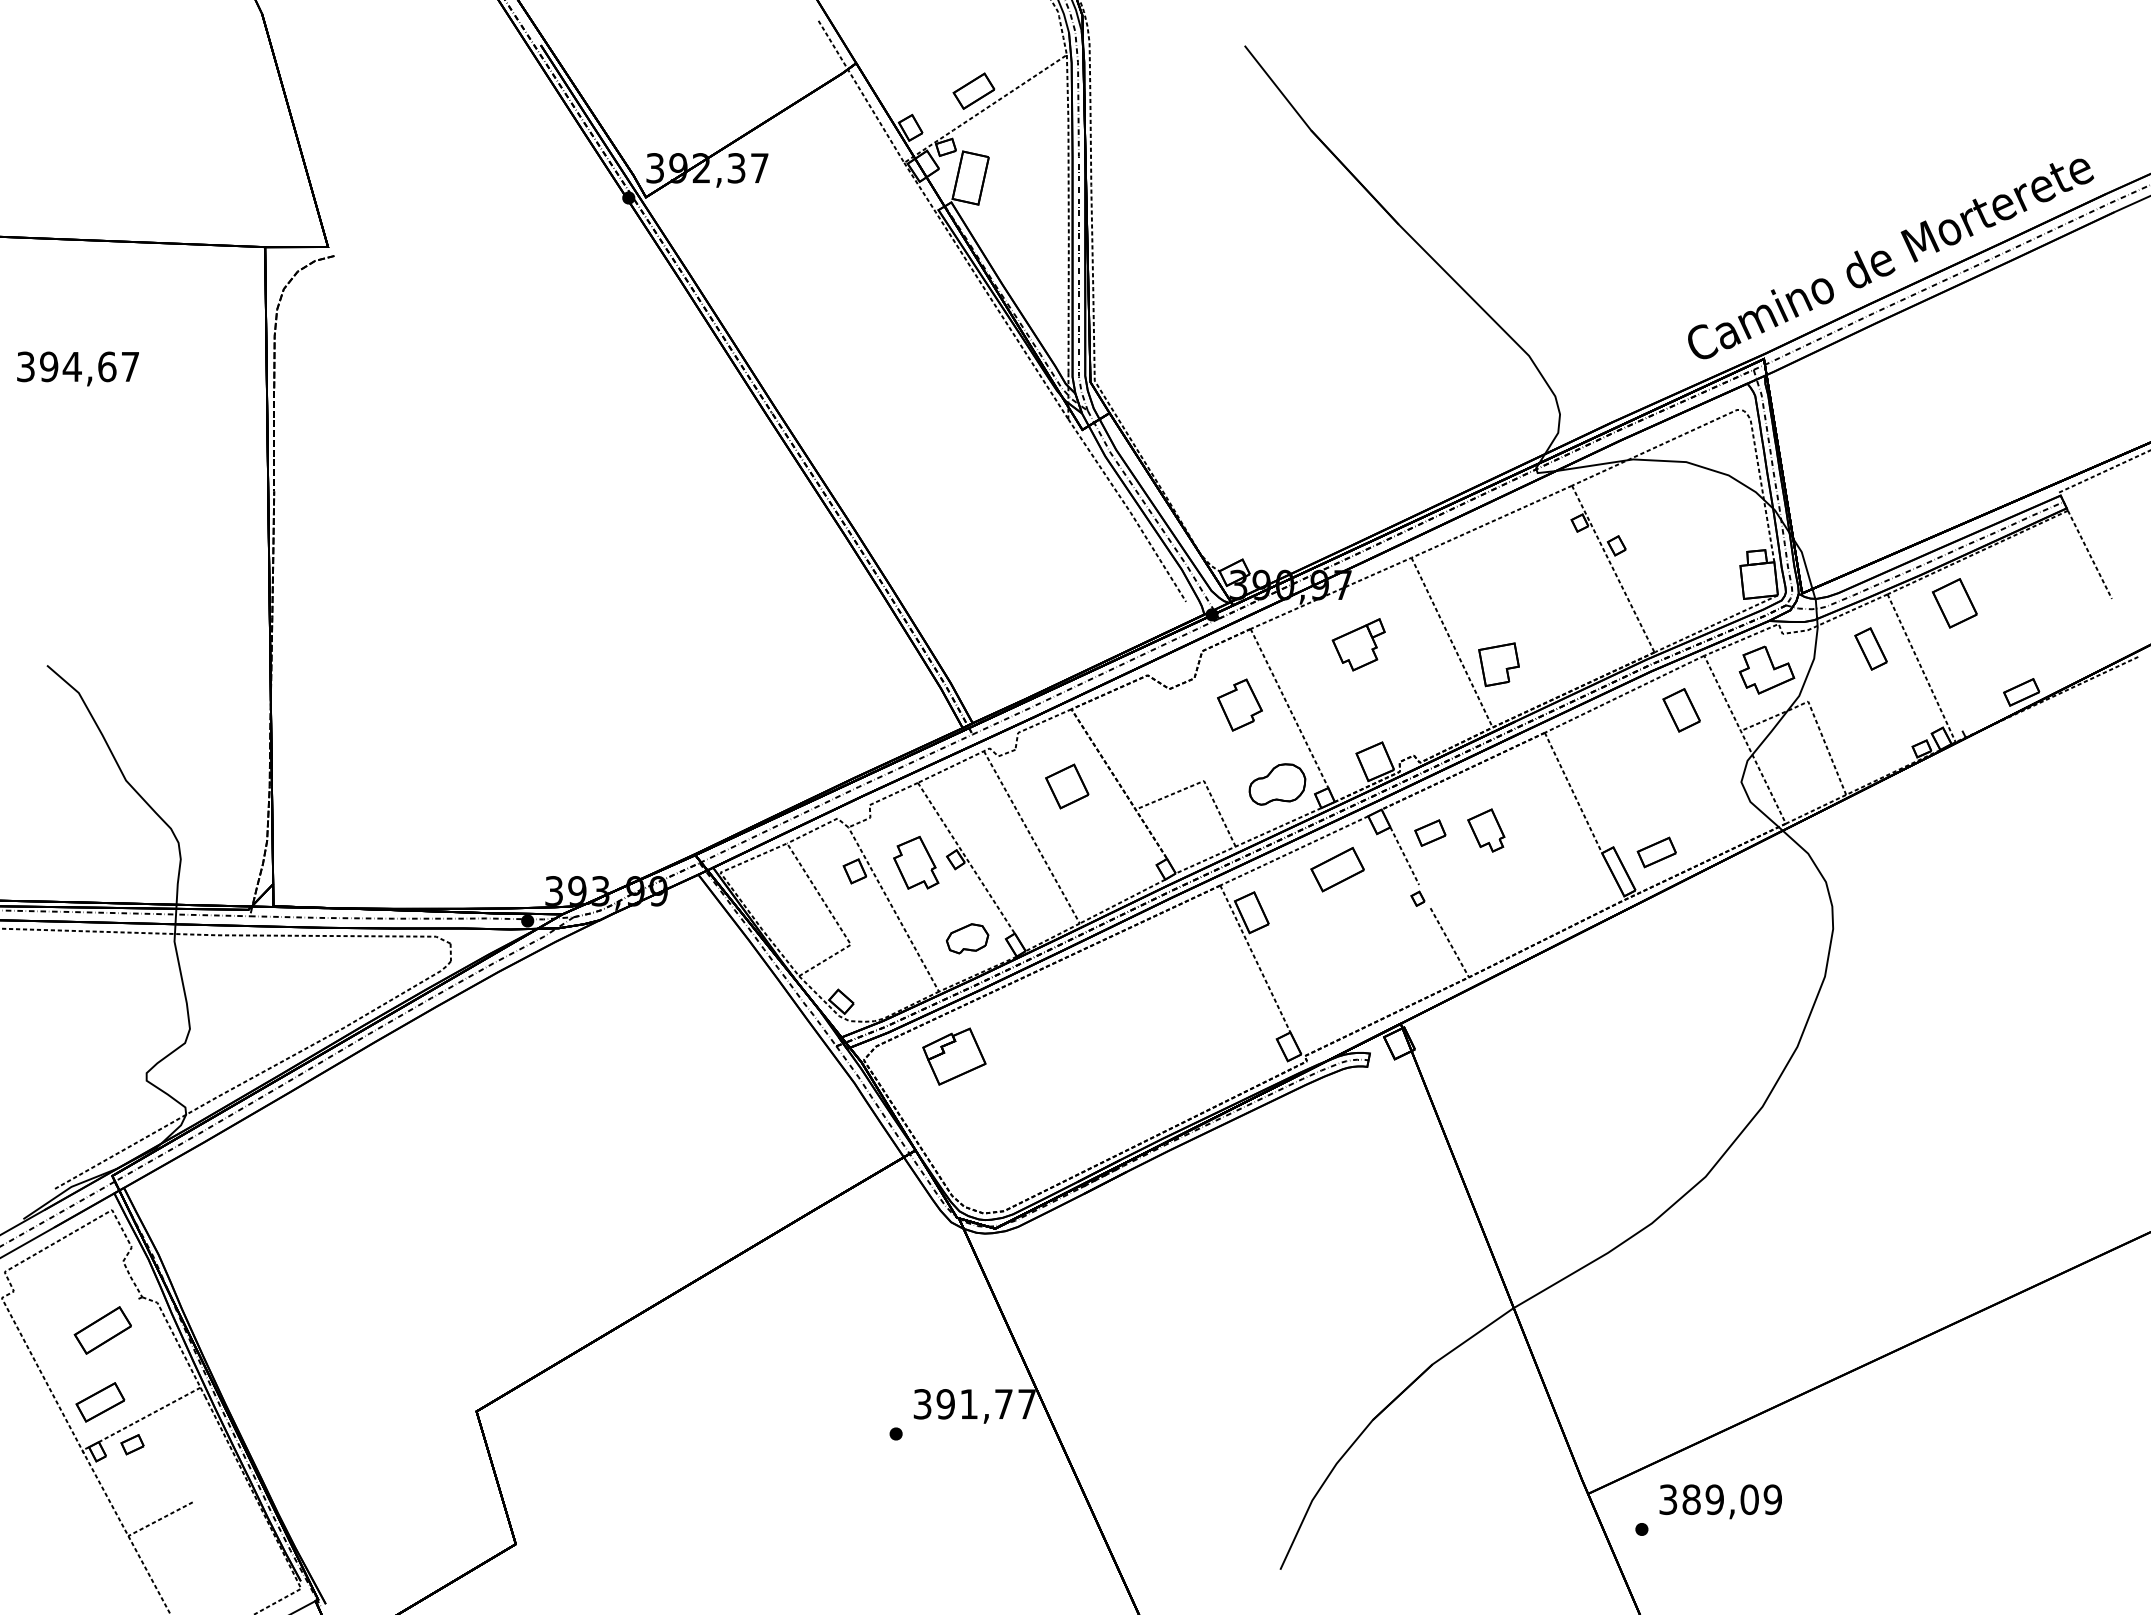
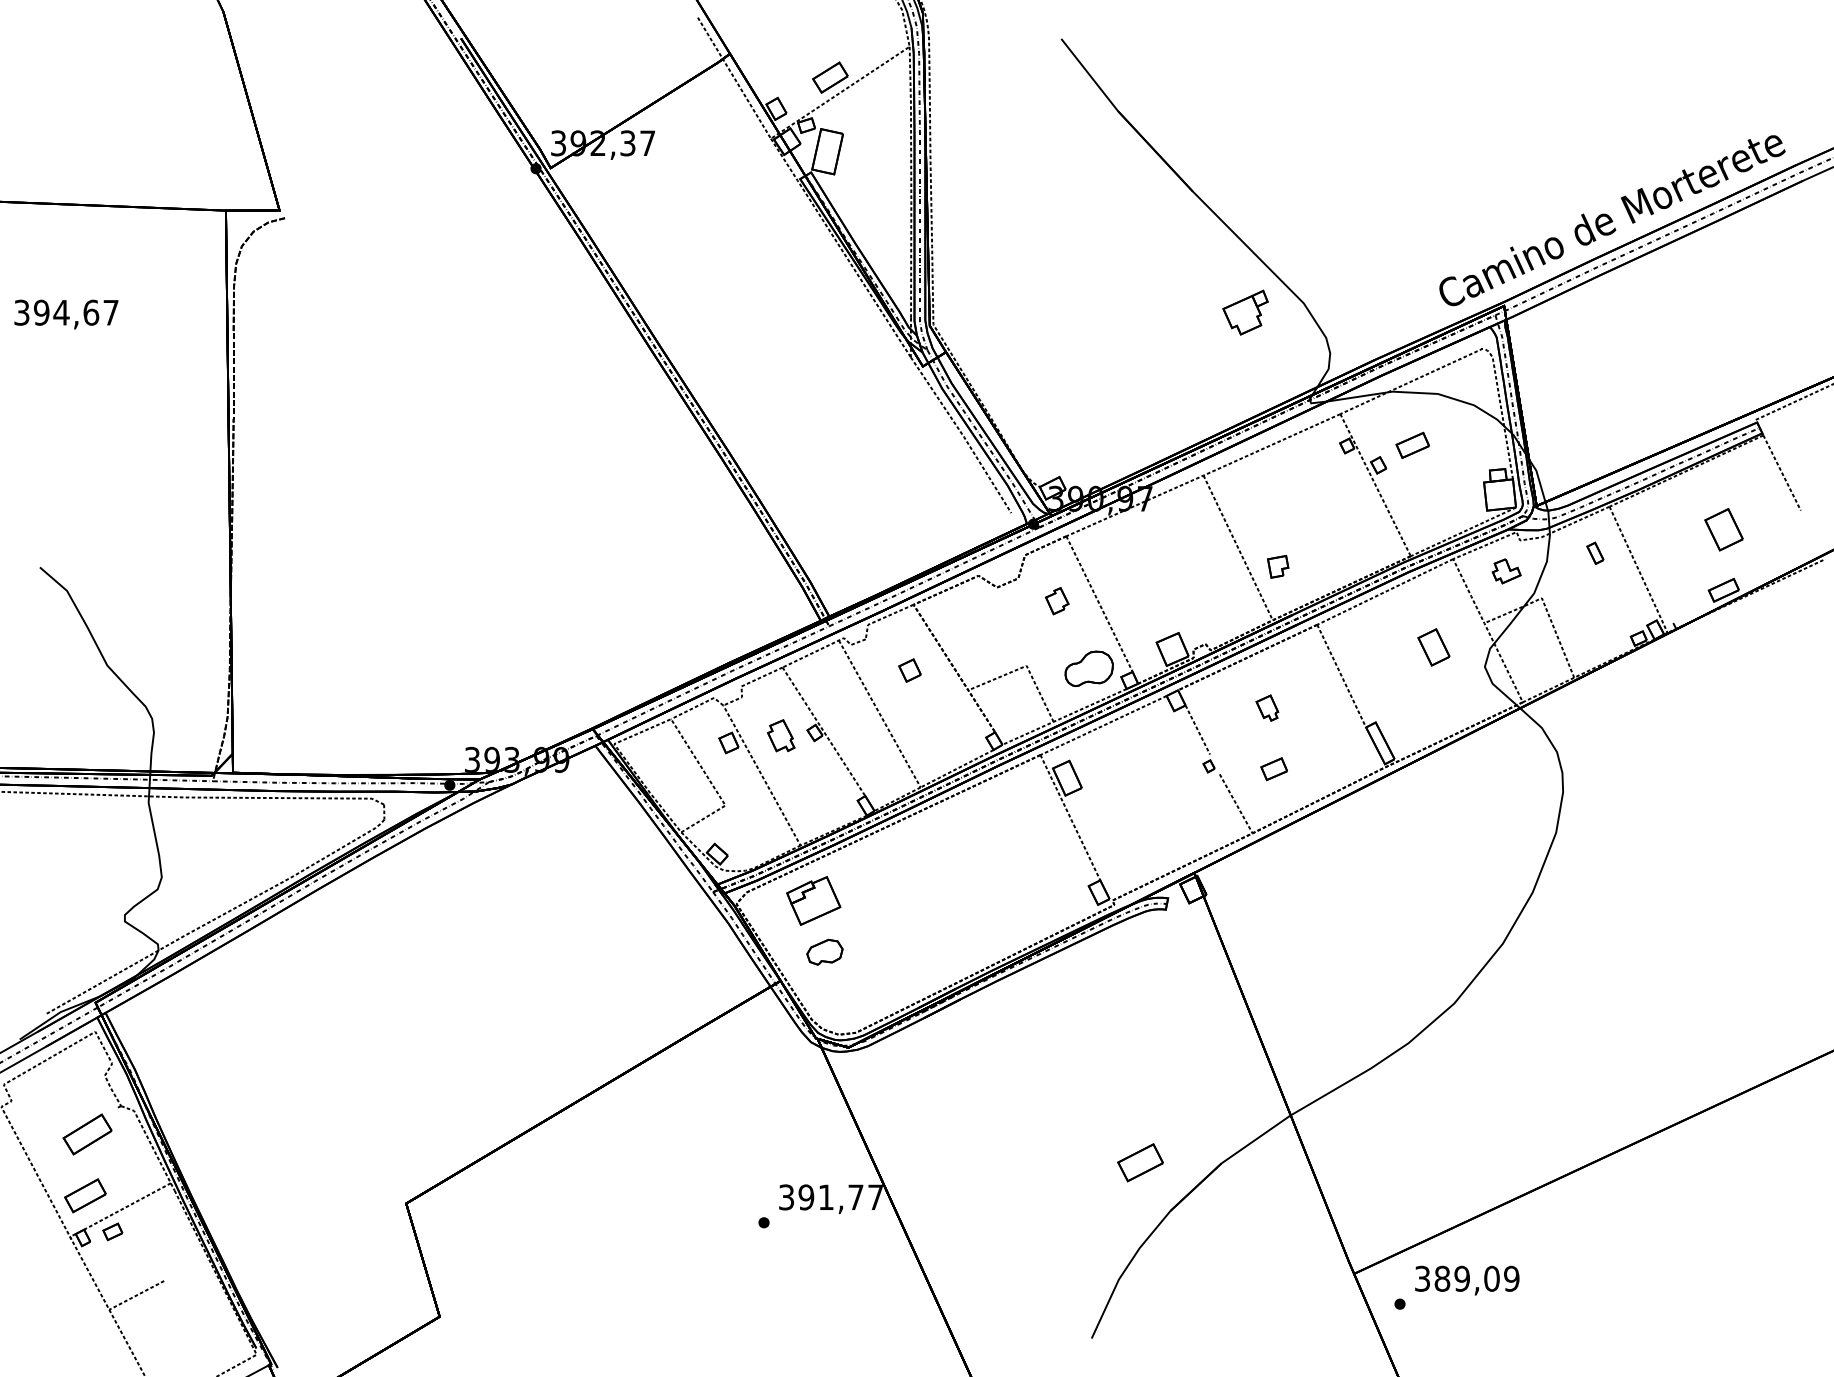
part: (1954, 603) -> (1723, 529), moved
part: (1358, 644) -> (1245, 312), moved
part: (1870, 648) -> (1594, 552), size x0.6
part: (1498, 664) -> (1277, 566), size x0.6
part: (1766, 669) -> (1506, 570), size x0.6
part: (1239, 704) -> (1056, 600), size x0.6
part: (1681, 710) -> (1433, 647), moved
part: (1067, 786) -> (910, 670), size x0.6
part: (1486, 830) -> (1267, 708), size x0.7
part: (1430, 832) -> (1274, 768), moved
part: (1656, 852) -> (1412, 445), moved
part: (916, 862) -> (781, 735), size x0.7
part: (1337, 869) -> (1140, 1162), moved
part: (967, 938) -> (824, 952), moved

